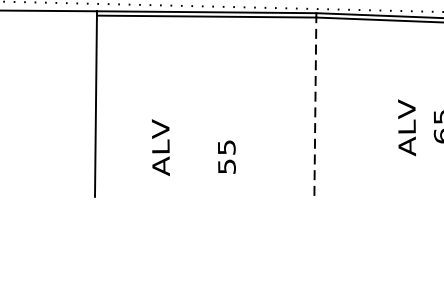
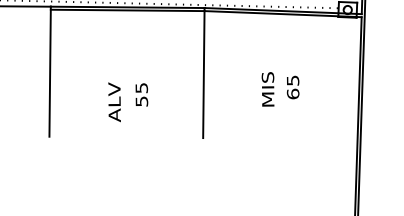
line: (314, 106) -> (203, 73), dashed -> solid
text: (406, 128) -> (267, 88), ALV -> MIS
text: (160, 148) -> (114, 102), moved
text: (226, 156) -> (141, 94), moved

